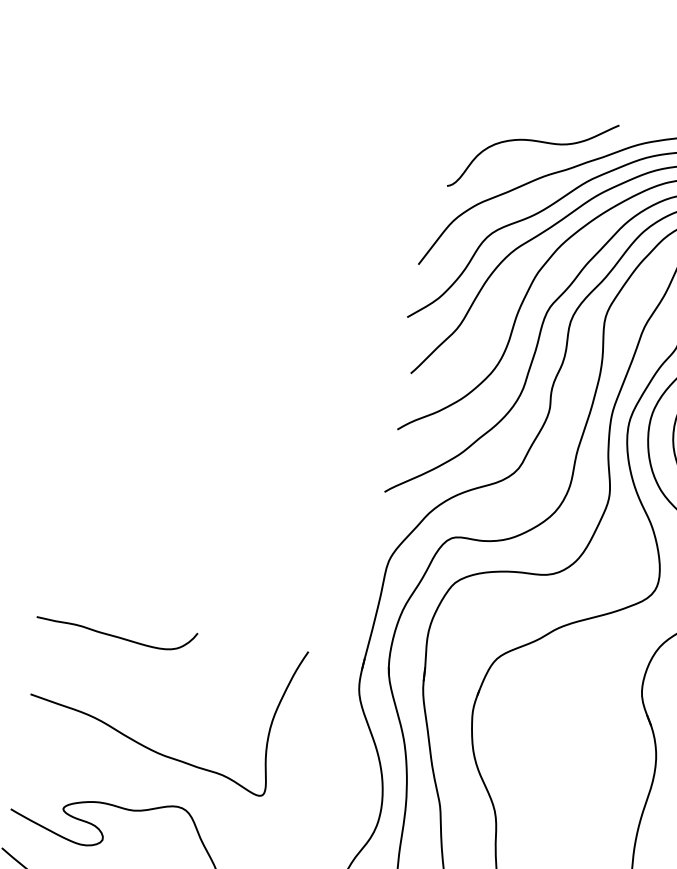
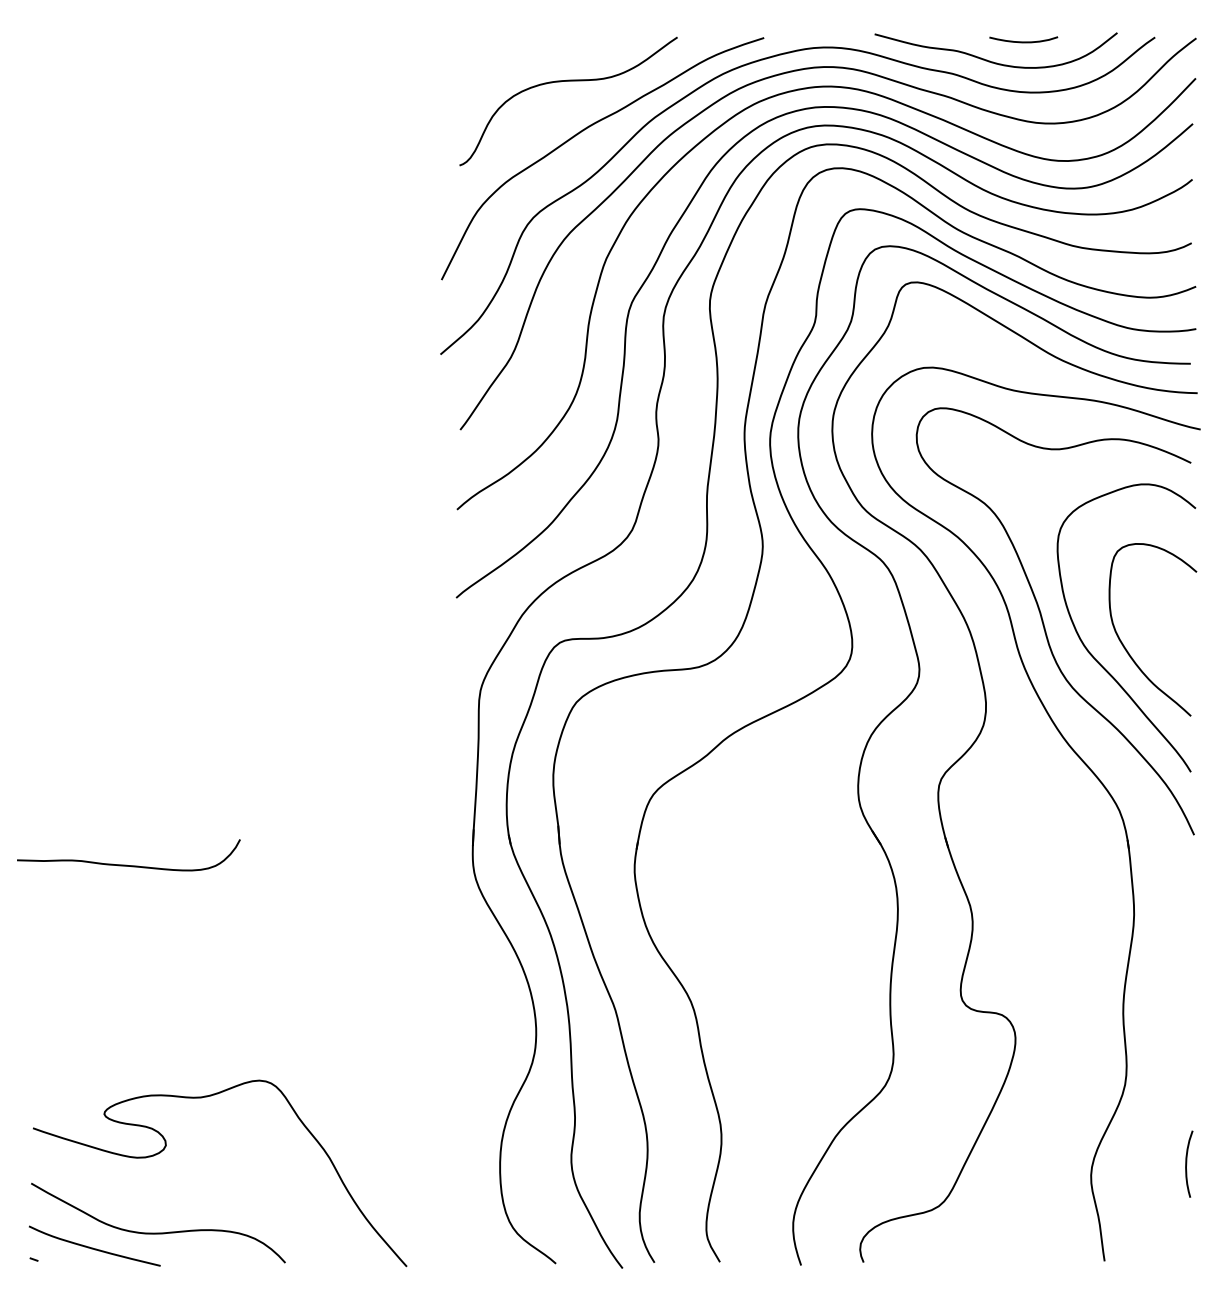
curve: (139, 742) -> (189, 1003), removed

